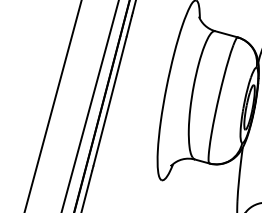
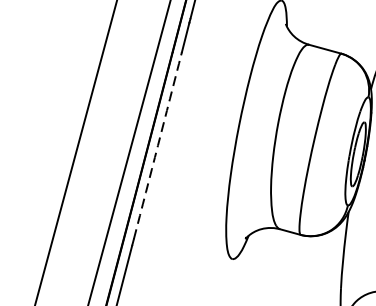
arc: (110, 101) -> (158, 145), solid -> dashed

